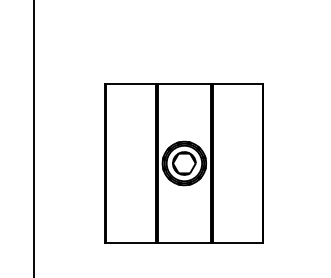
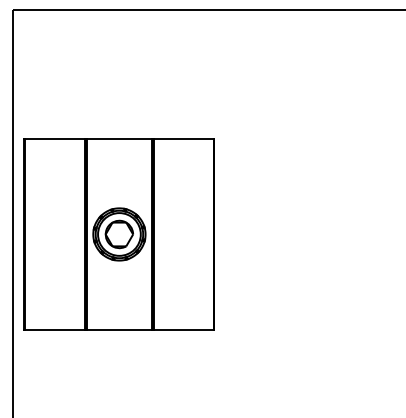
part: (183, 163) -> (118, 234), moved

